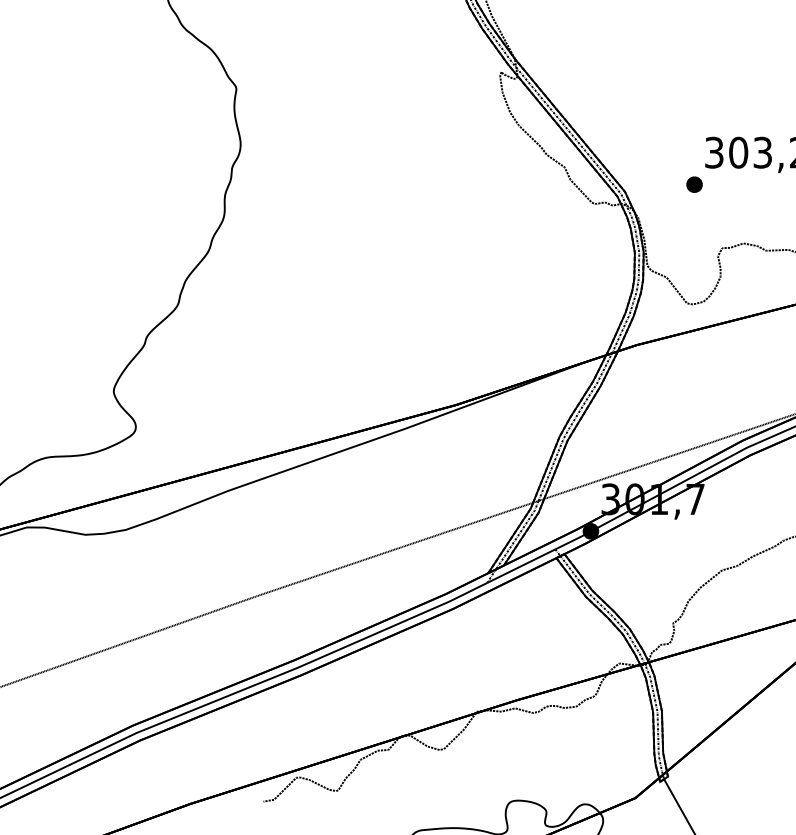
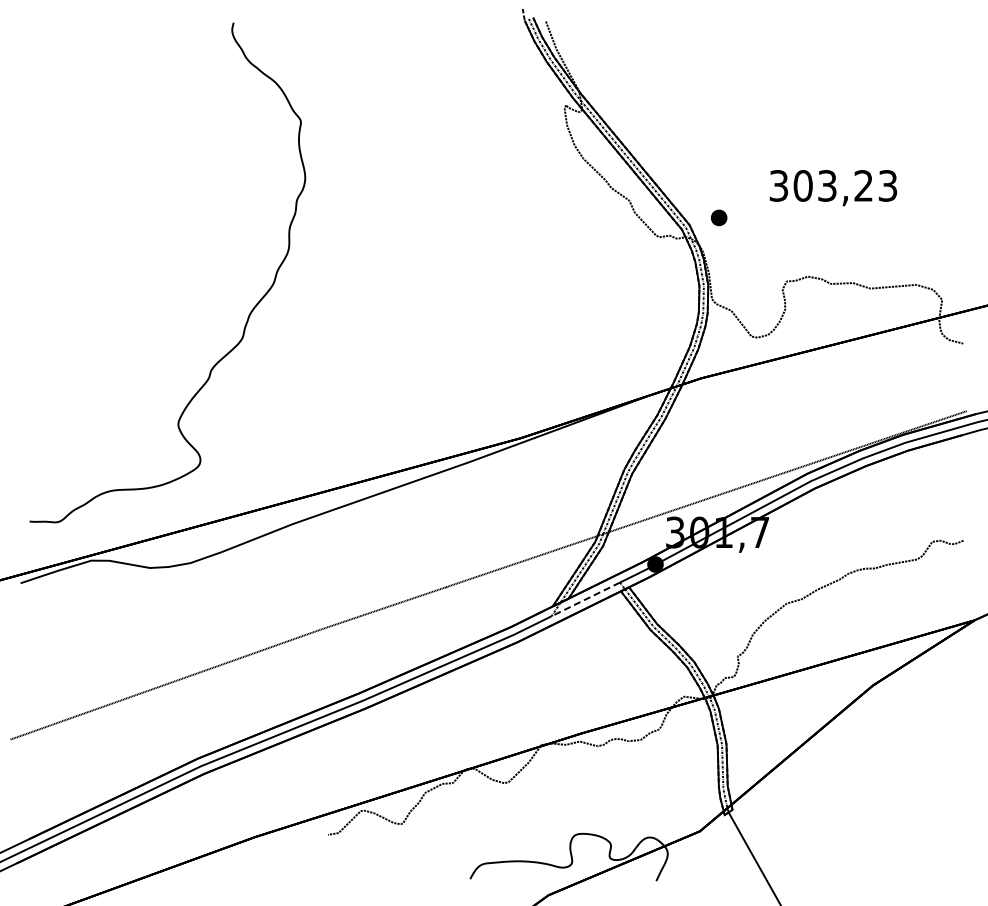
part: (694, 184) -> (719, 217), moved
line: (520, 566) -> (585, 599), solid -> dashed

